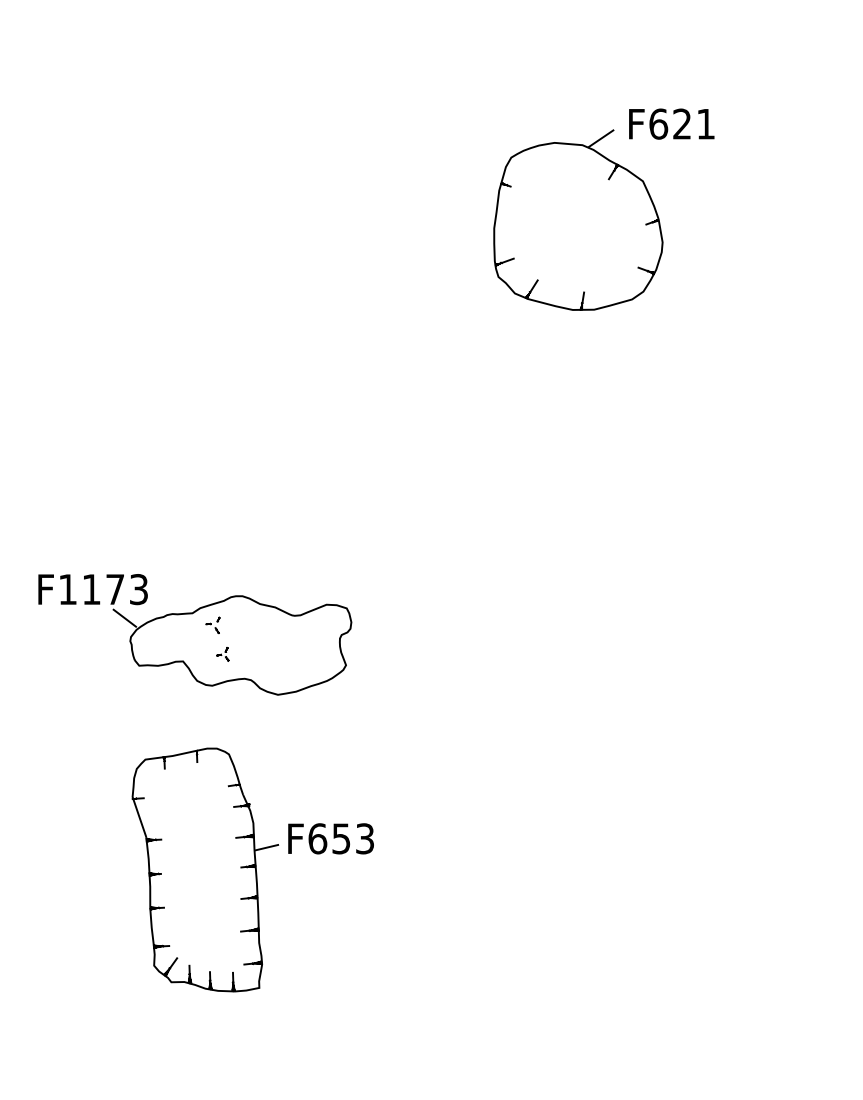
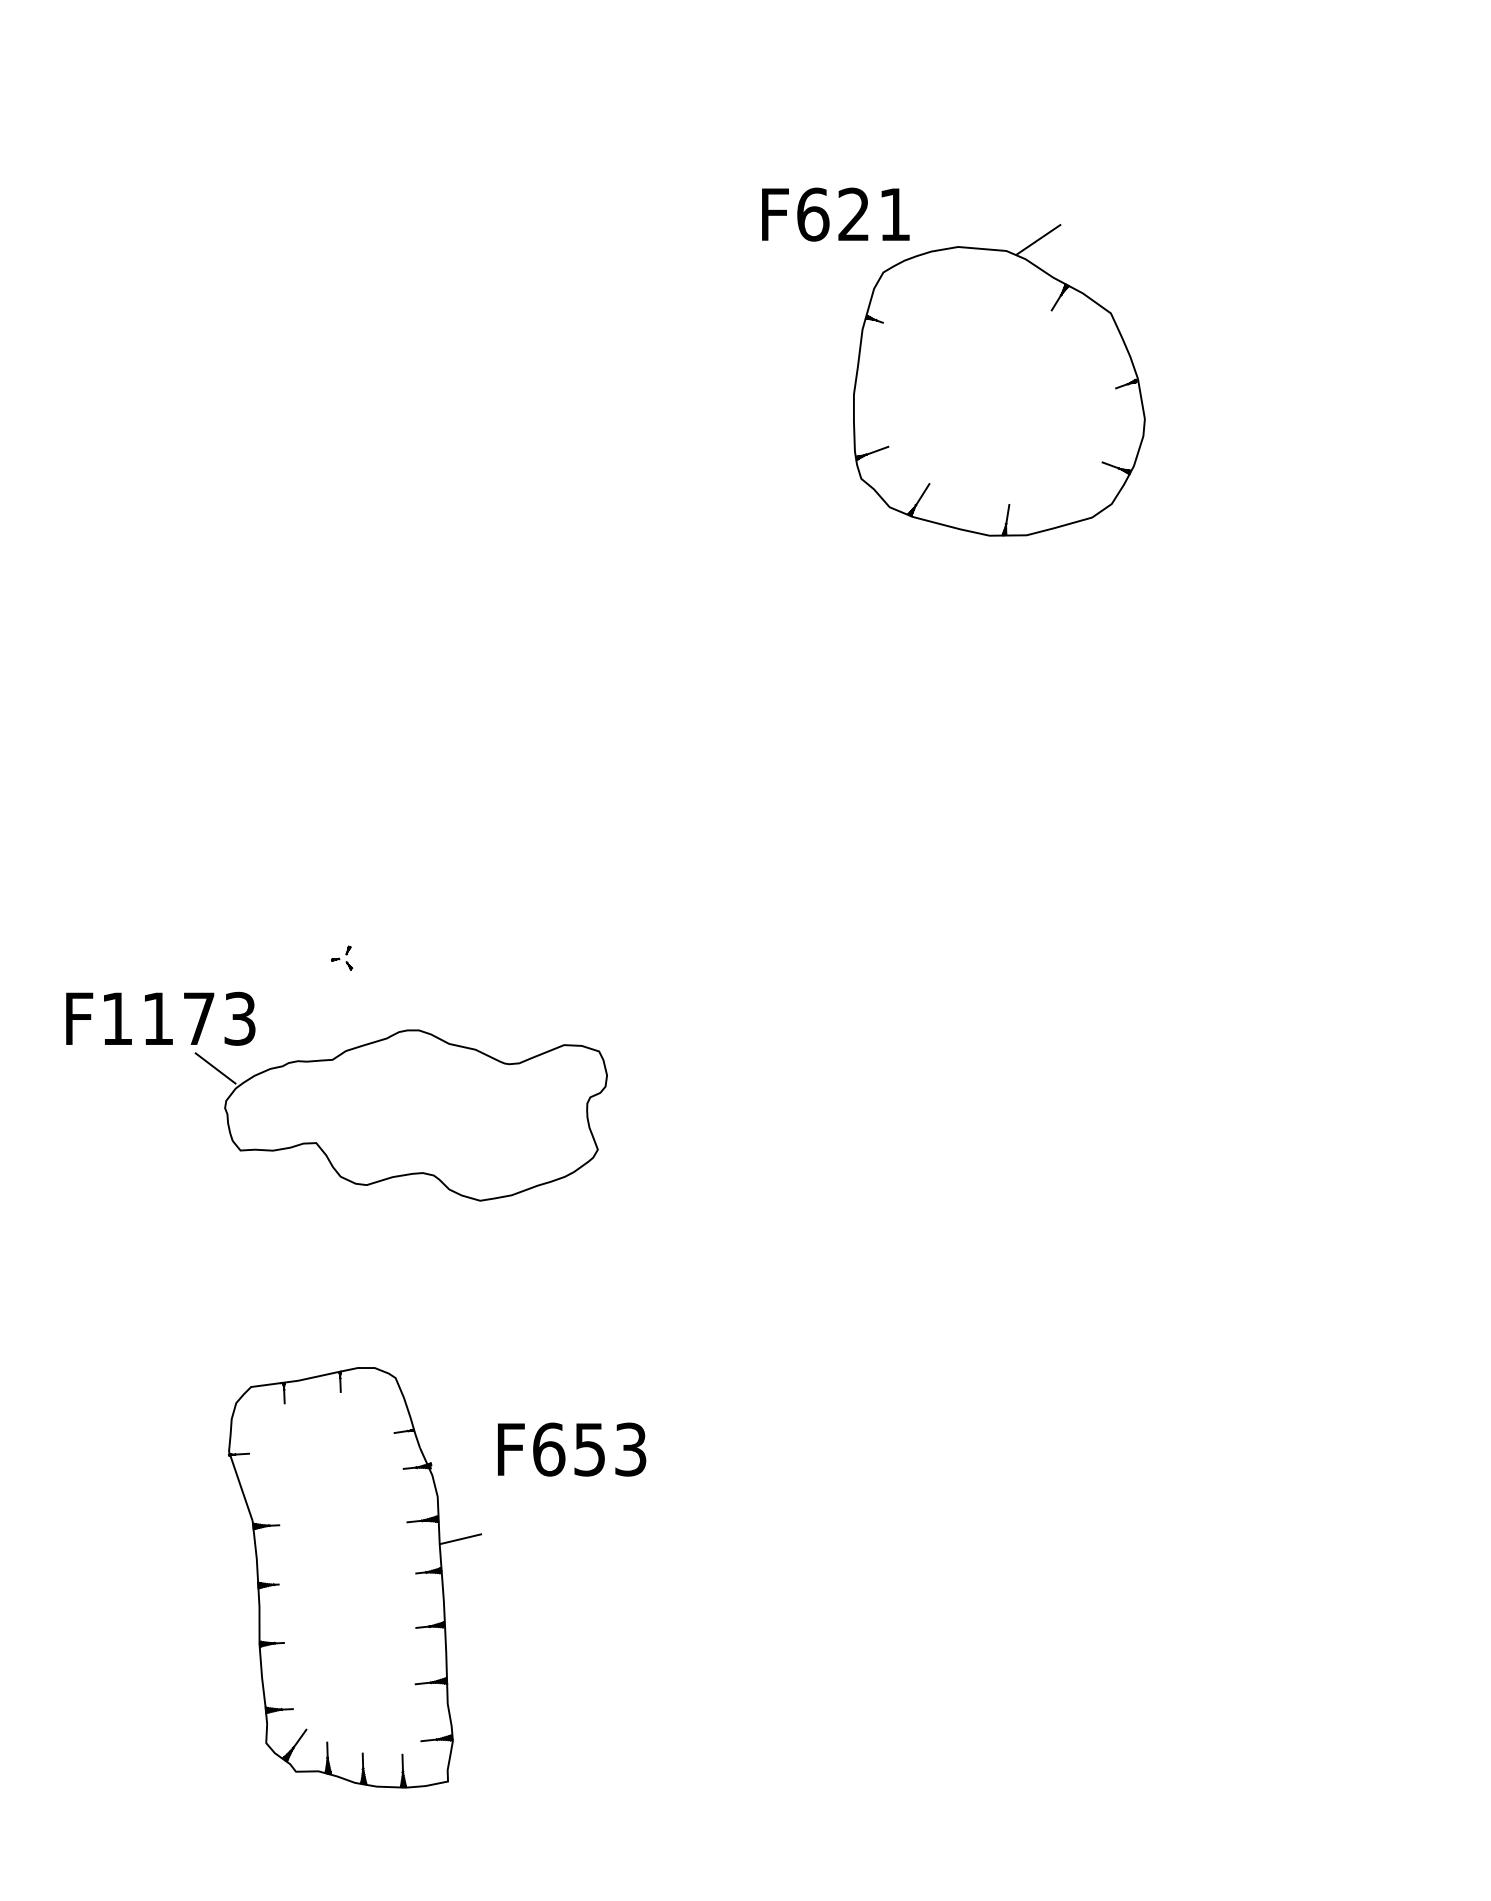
text: (671, 123) -> (835, 213), moved
part: (212, 625) -> (367, 1080), removed
part: (222, 654) -> (341, 958), moved
part: (205, 869) -> (354, 1576), moved

